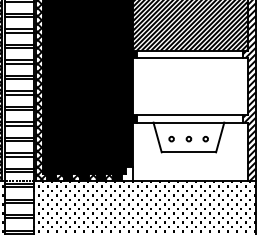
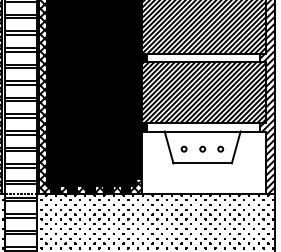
hatch: (189, 86) -> (203, 92), added
hatch: (127, 173) -> (136, 186), added

